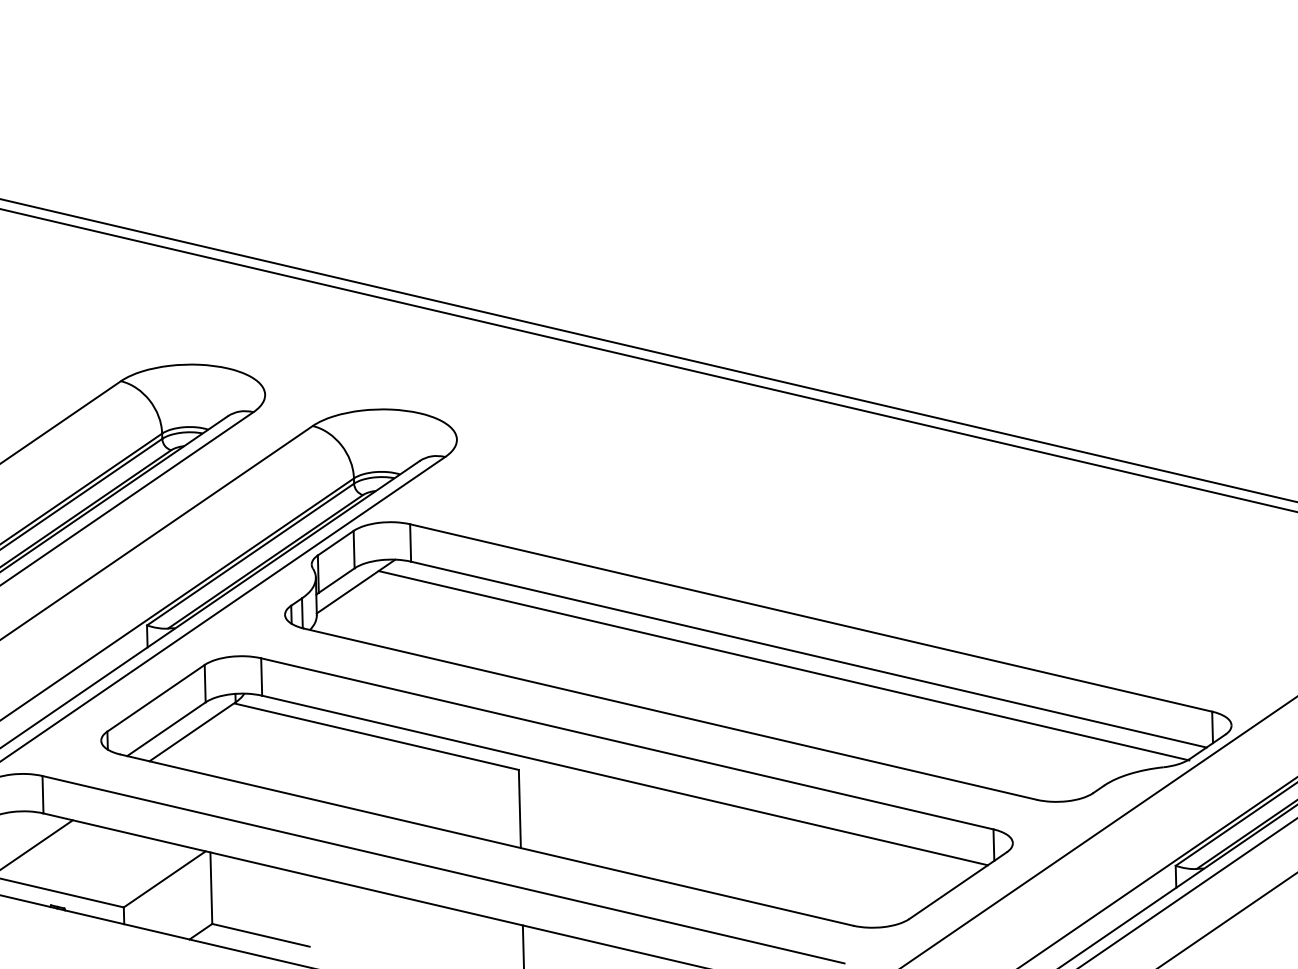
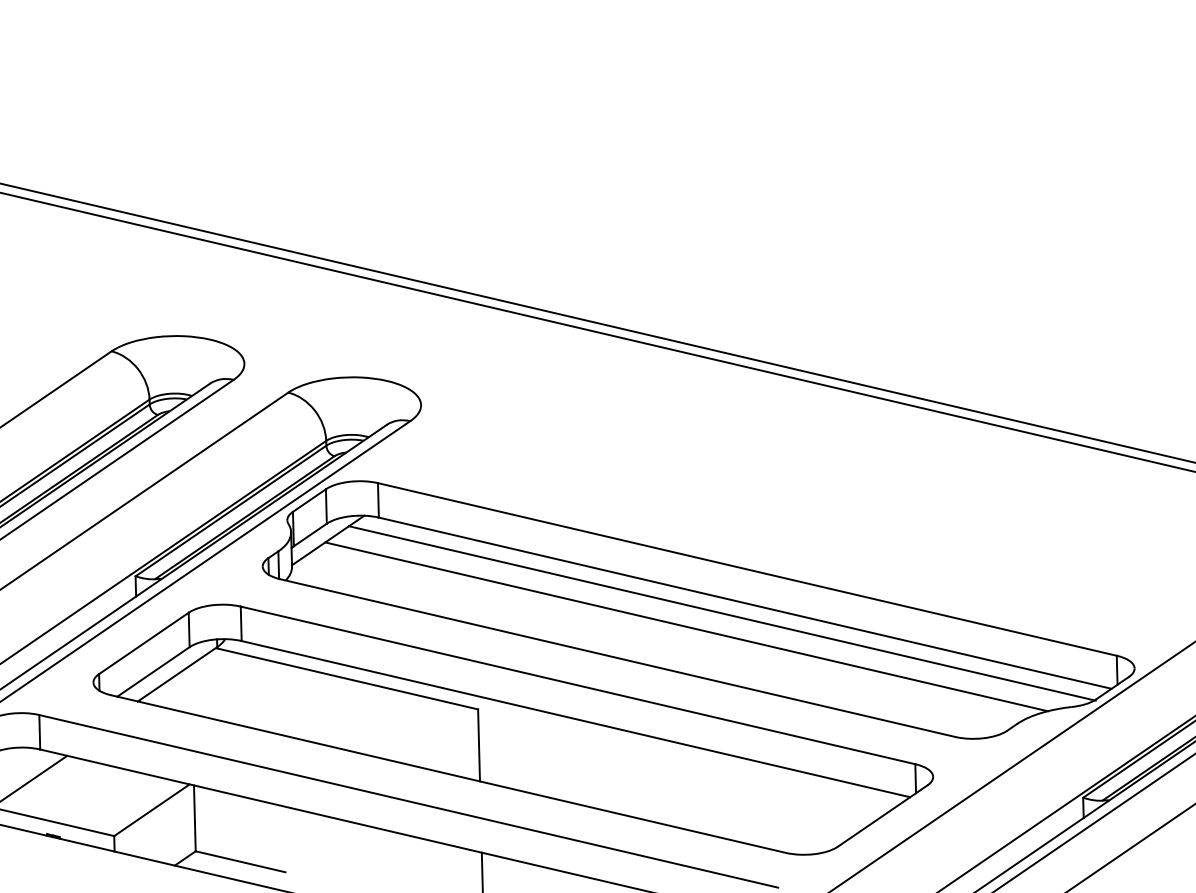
line: (745, 679) -> (686, 626), added

